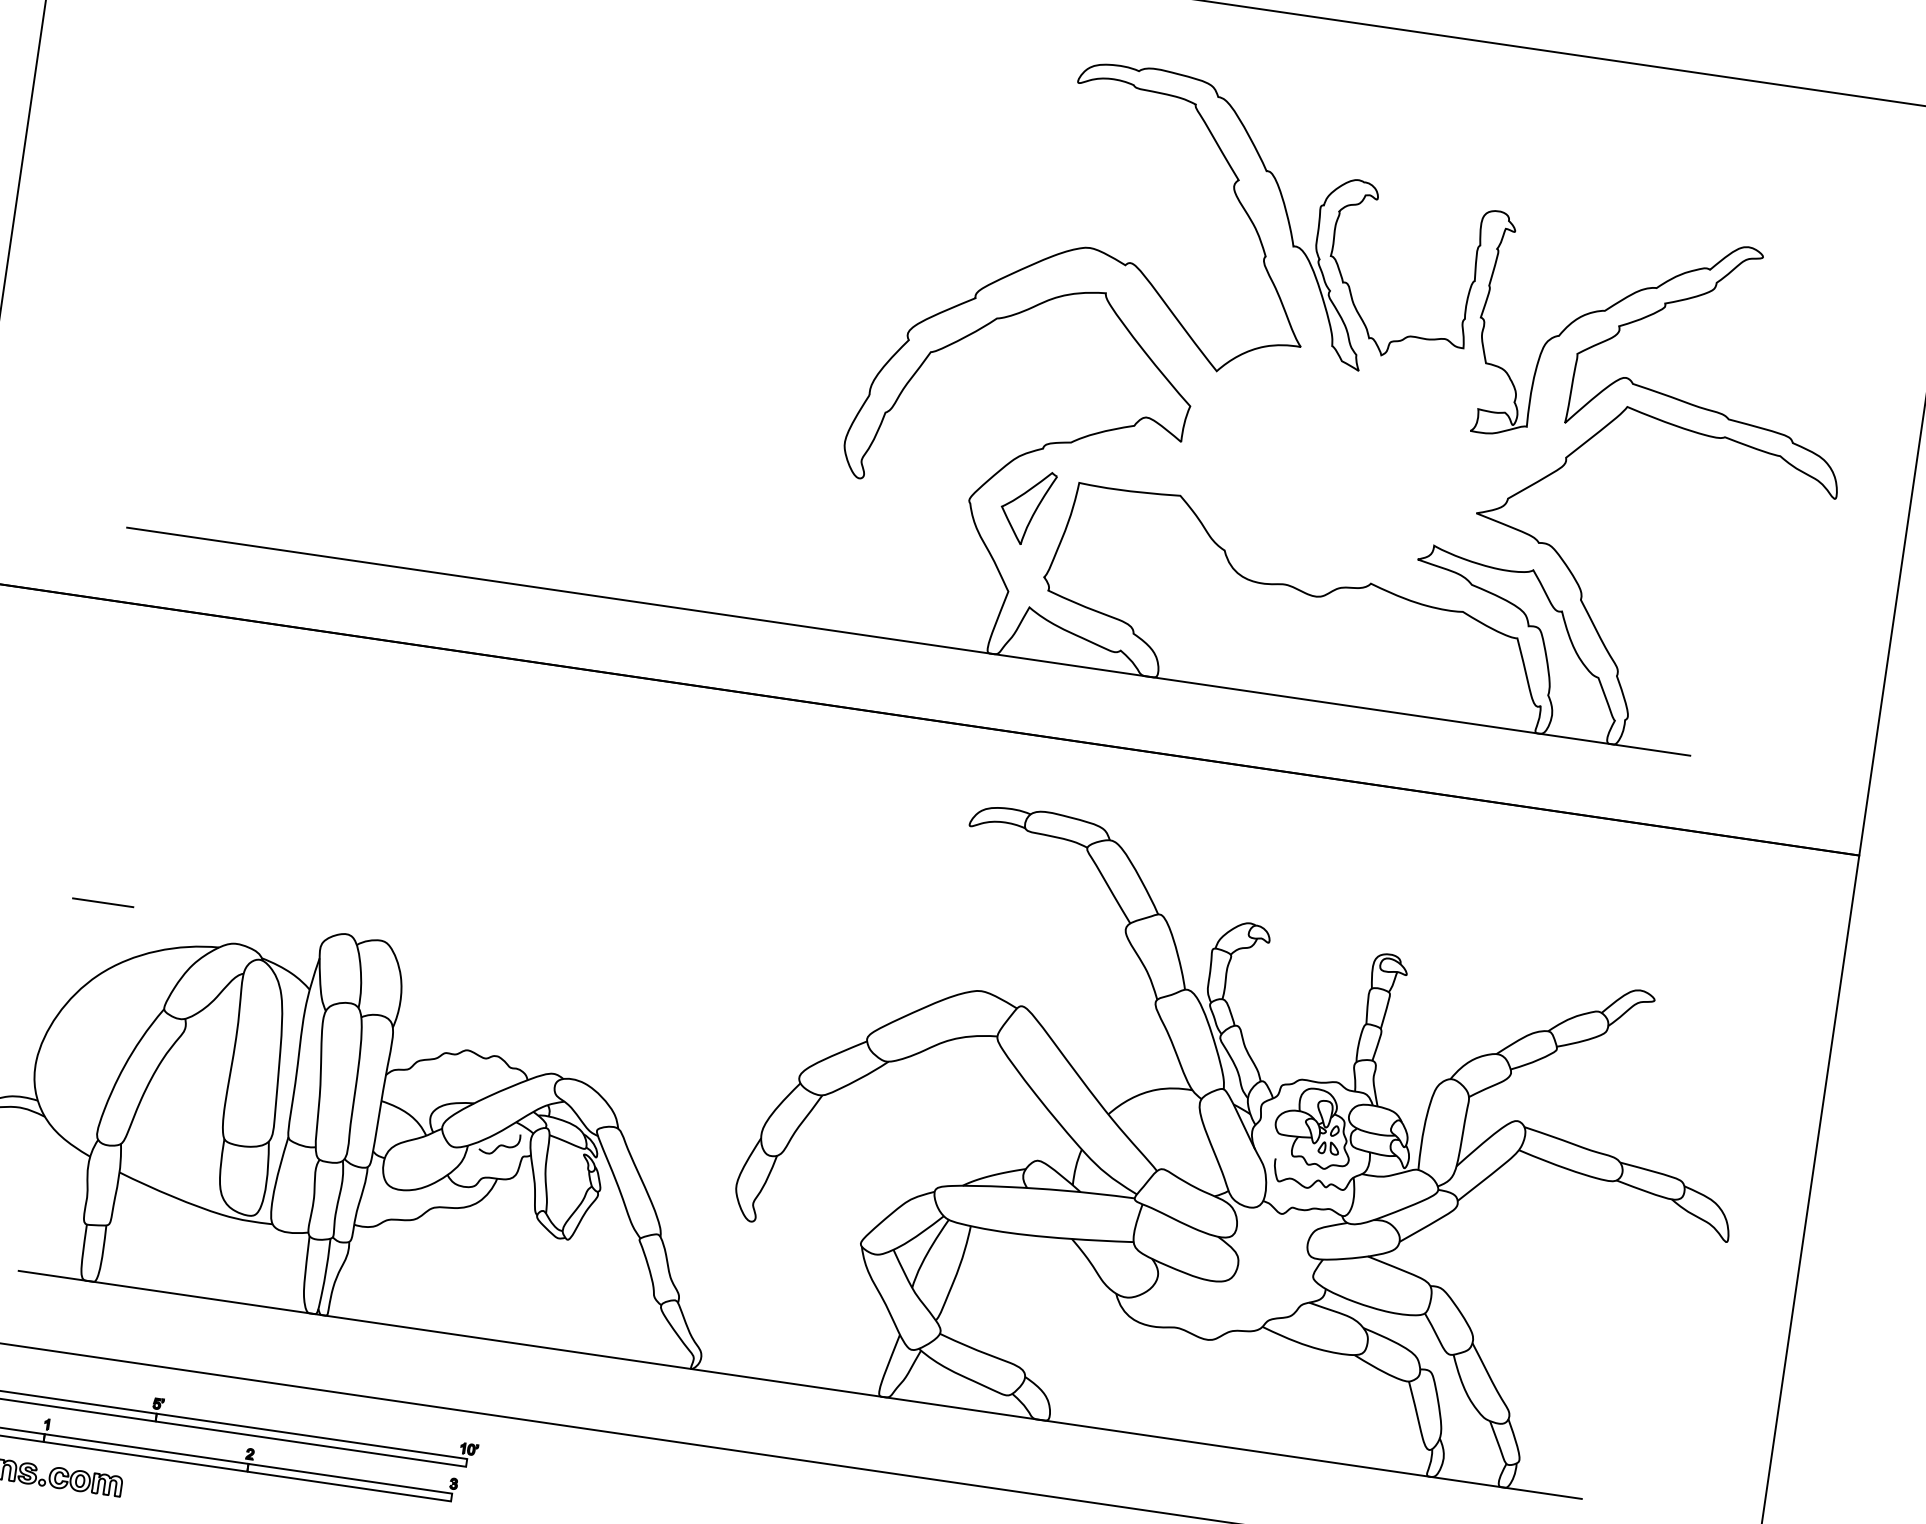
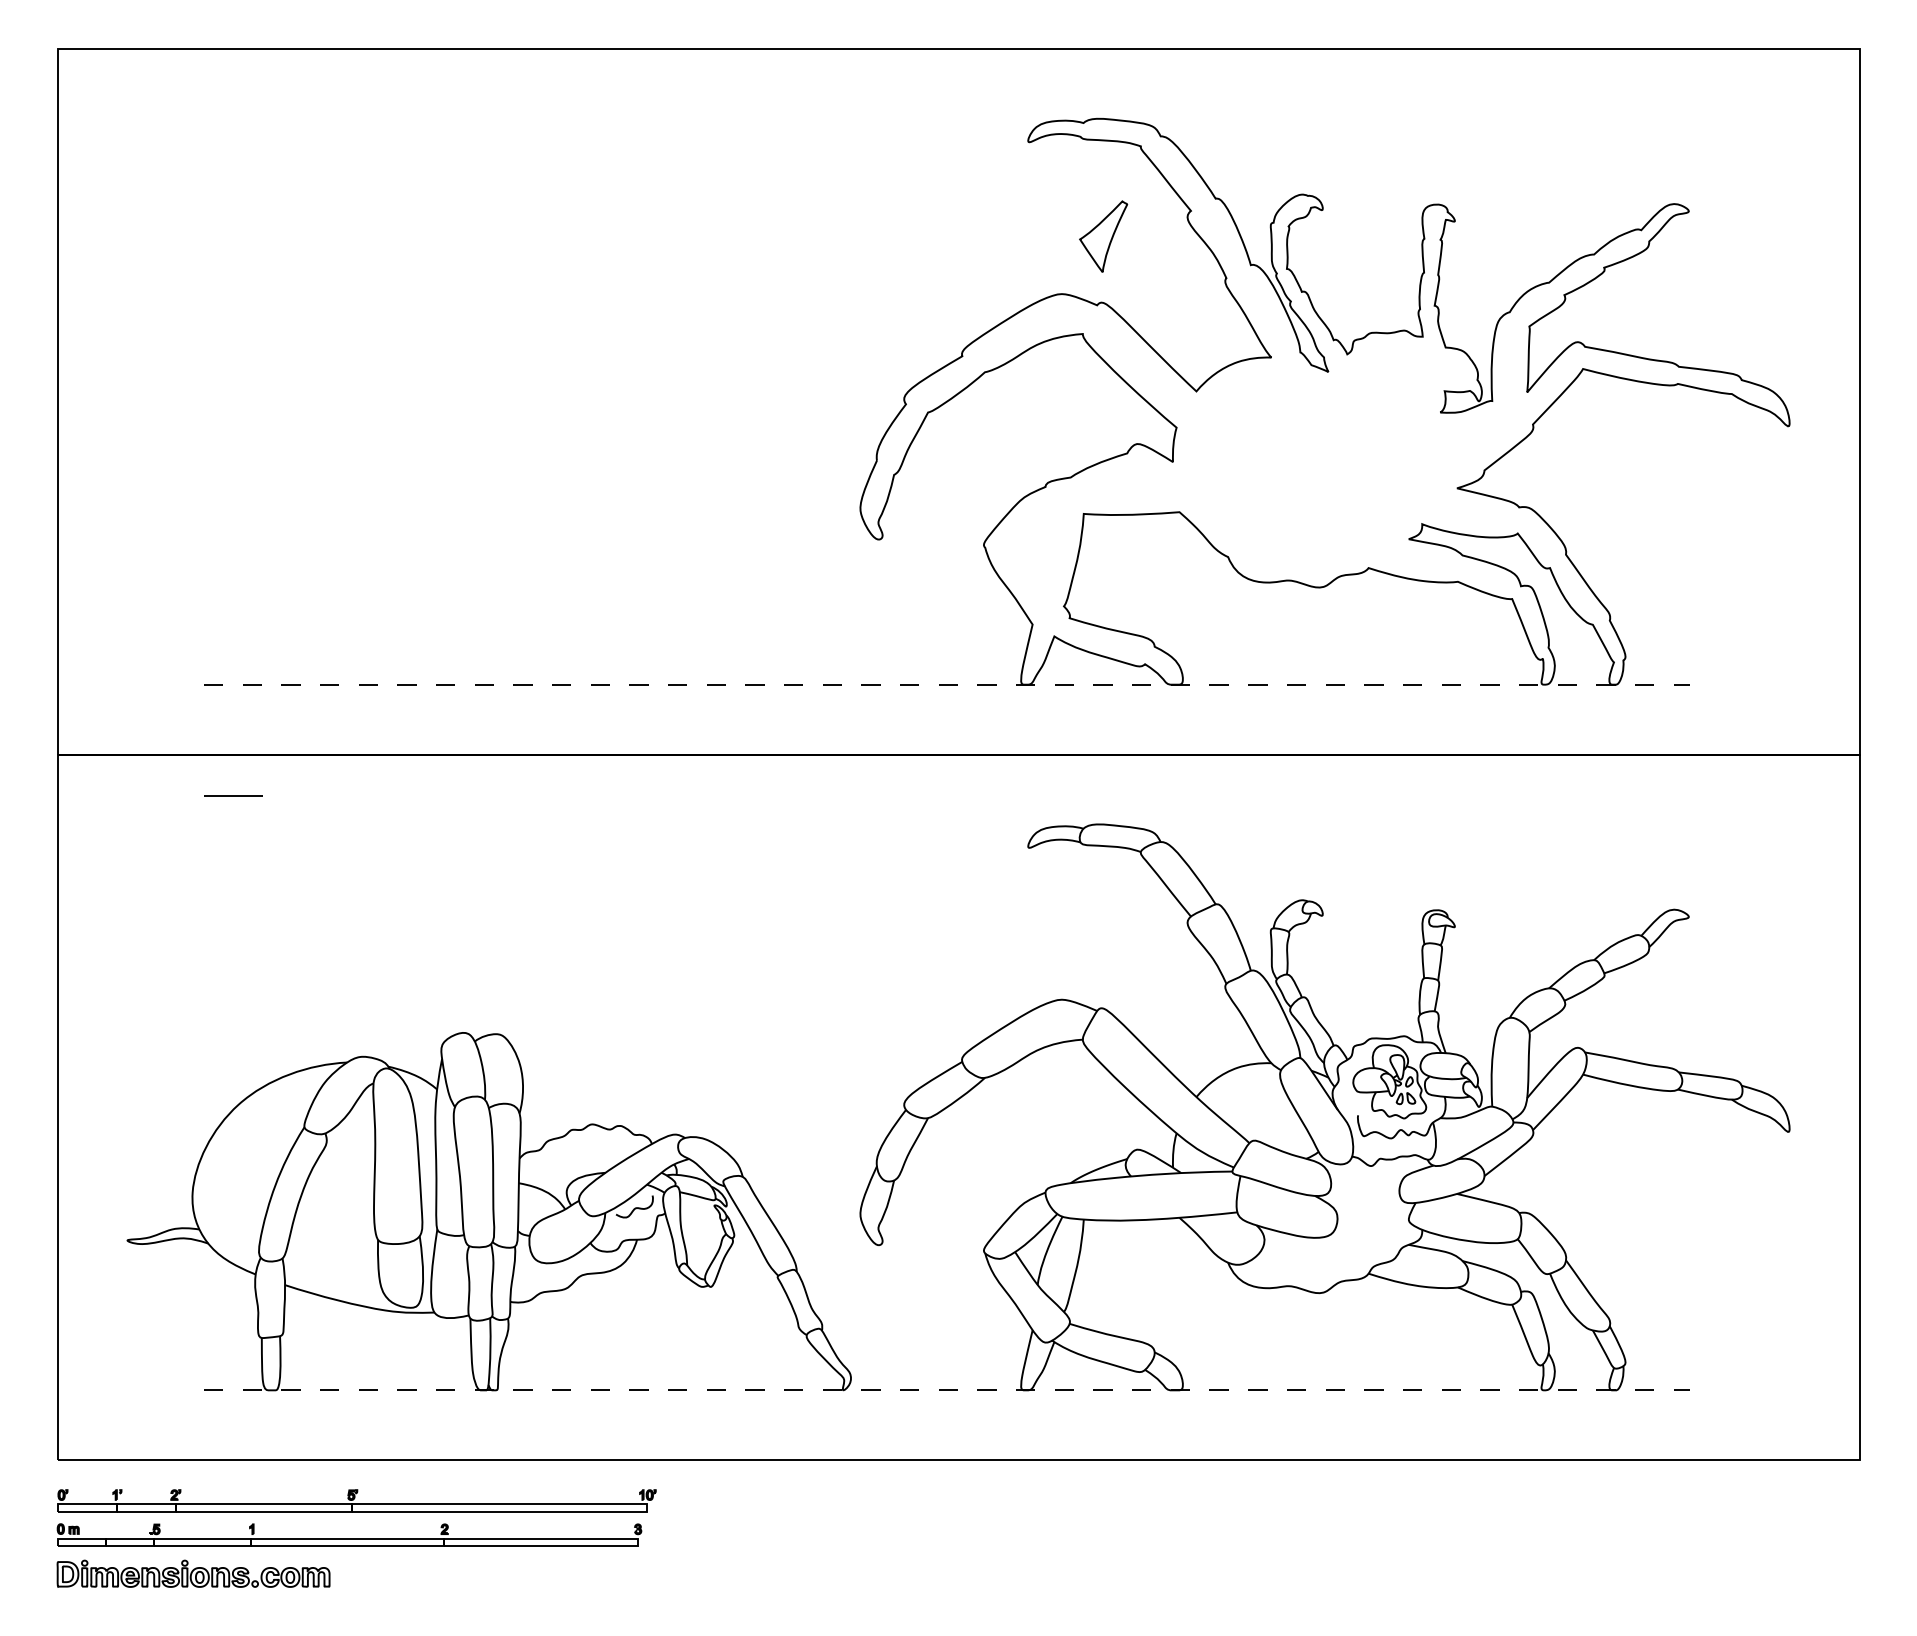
part: (1027, 507) -> (1103, 236), moved
line: (908, 641) -> (946, 684), solid -> dashed
line: (103, 902) -> (233, 795), moved
line: (799, 1385) -> (946, 1390), solid -> dashed

